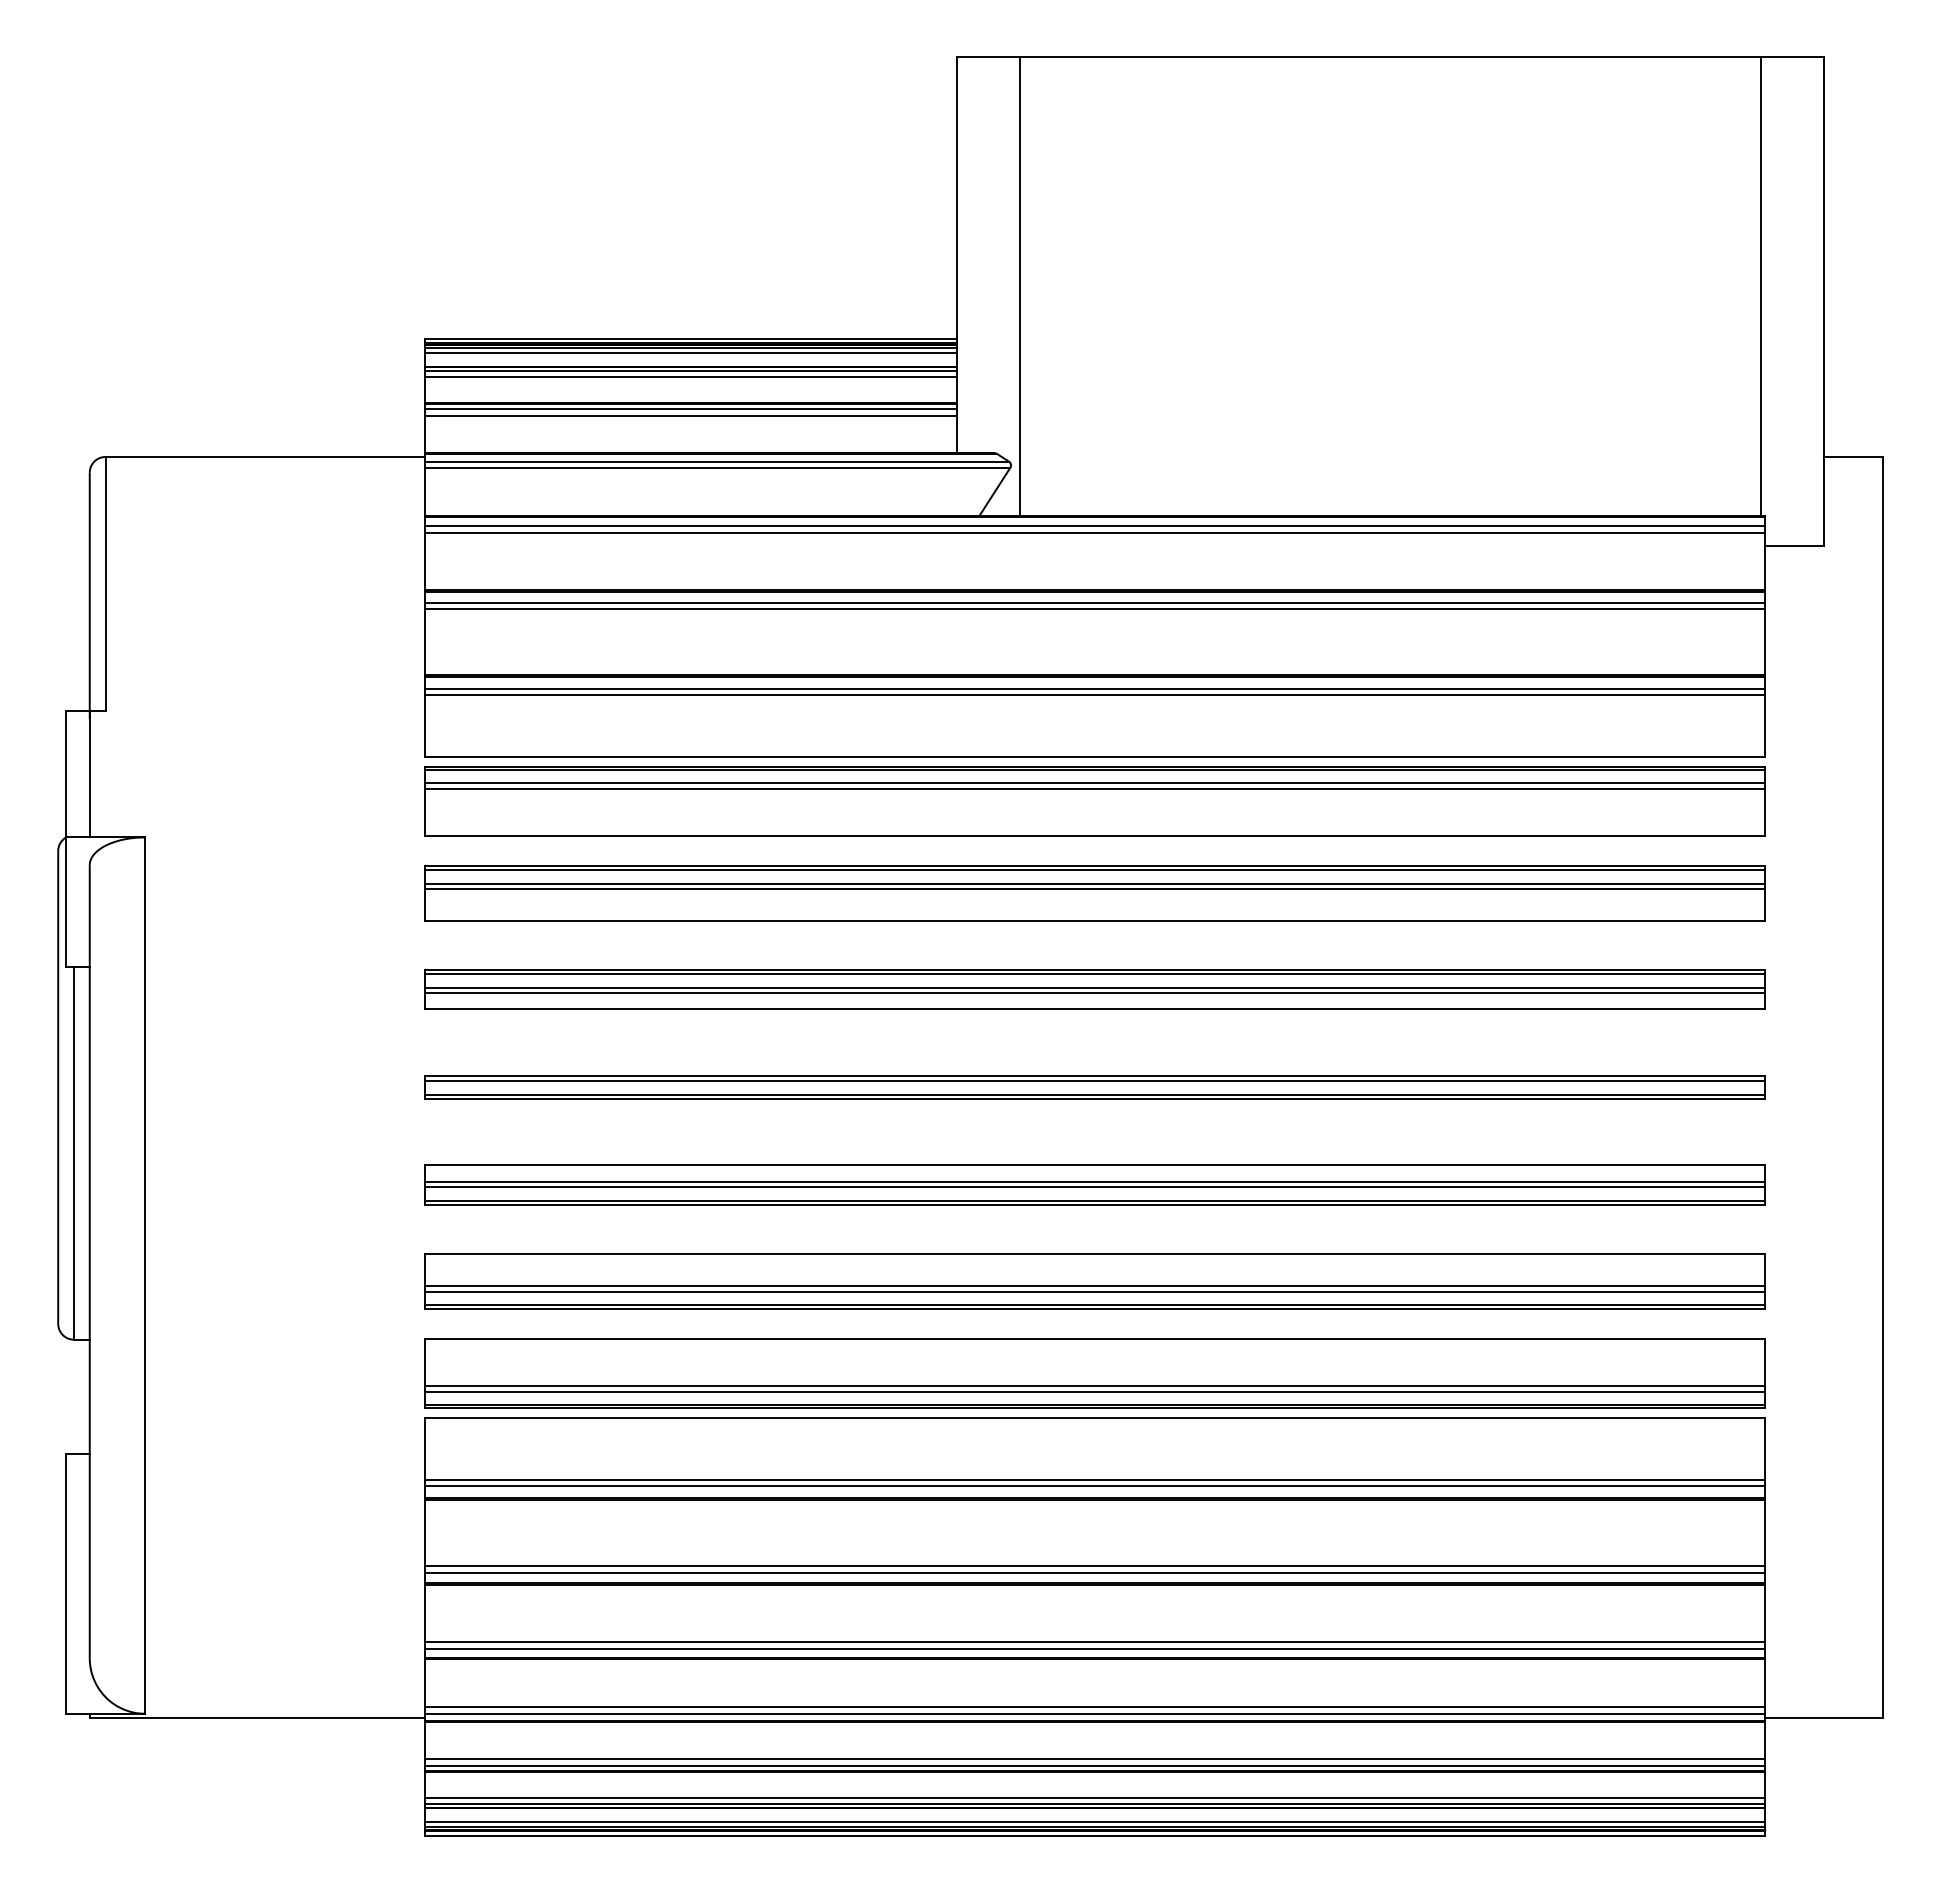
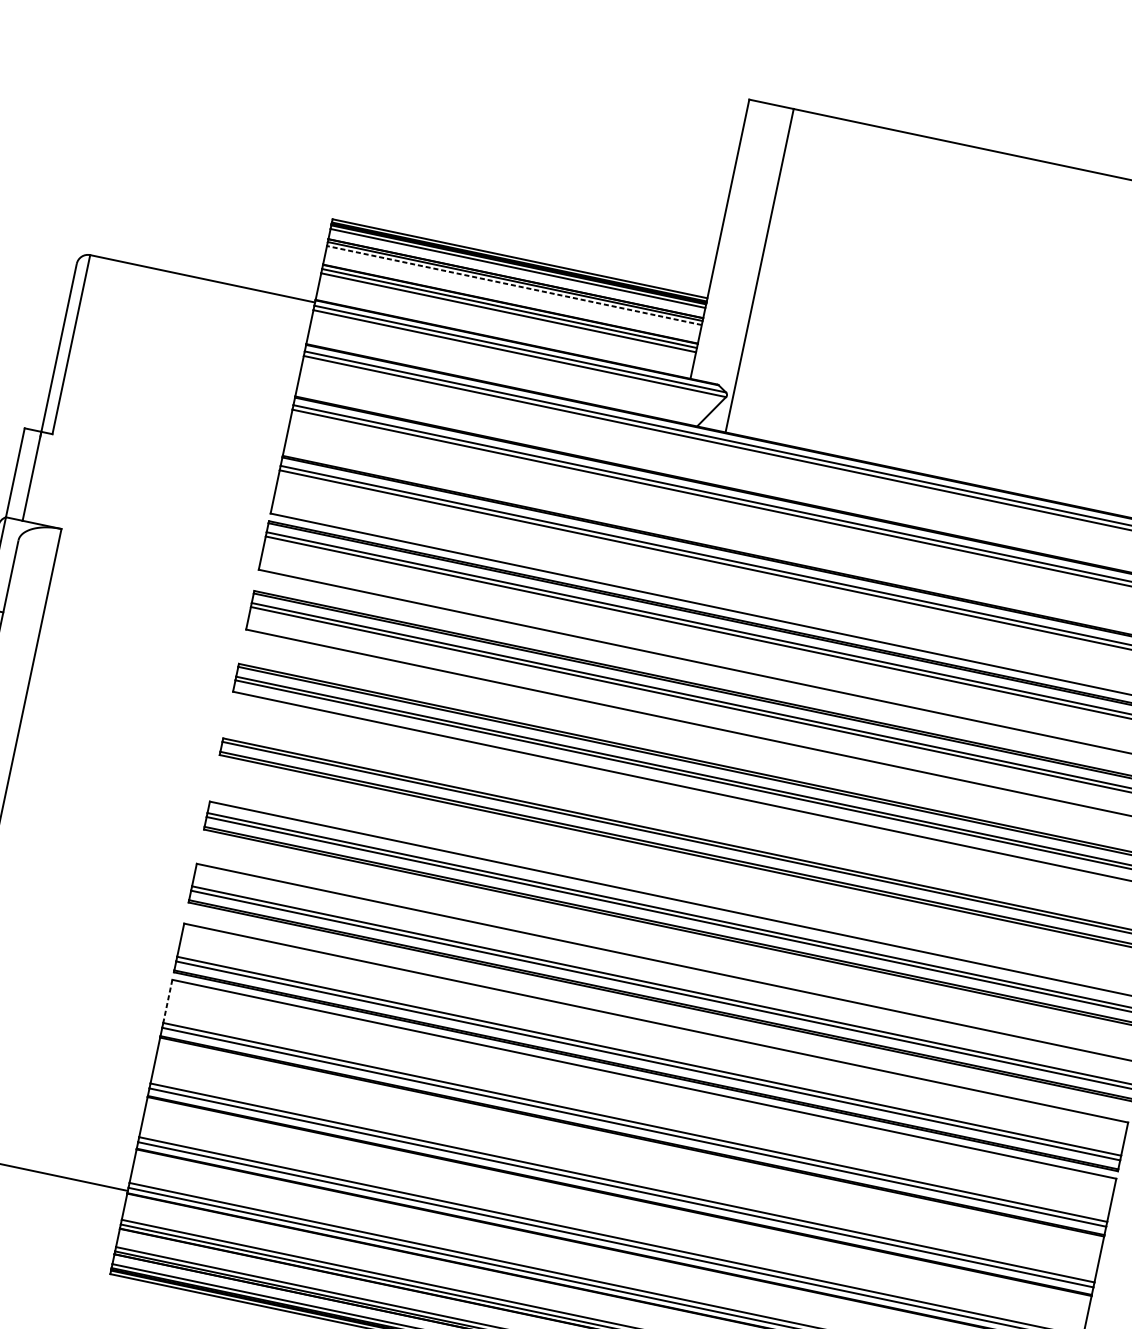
line: (690, 376) -> (514, 285), solid -> dashed
line: (424, 1448) -> (167, 1001), solid -> dashed

